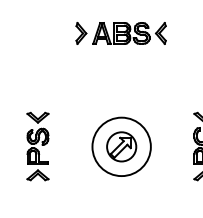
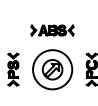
part: (121, 33) -> (52, 30), moved
part: (121, 146) -> (52, 69), size x1.43

